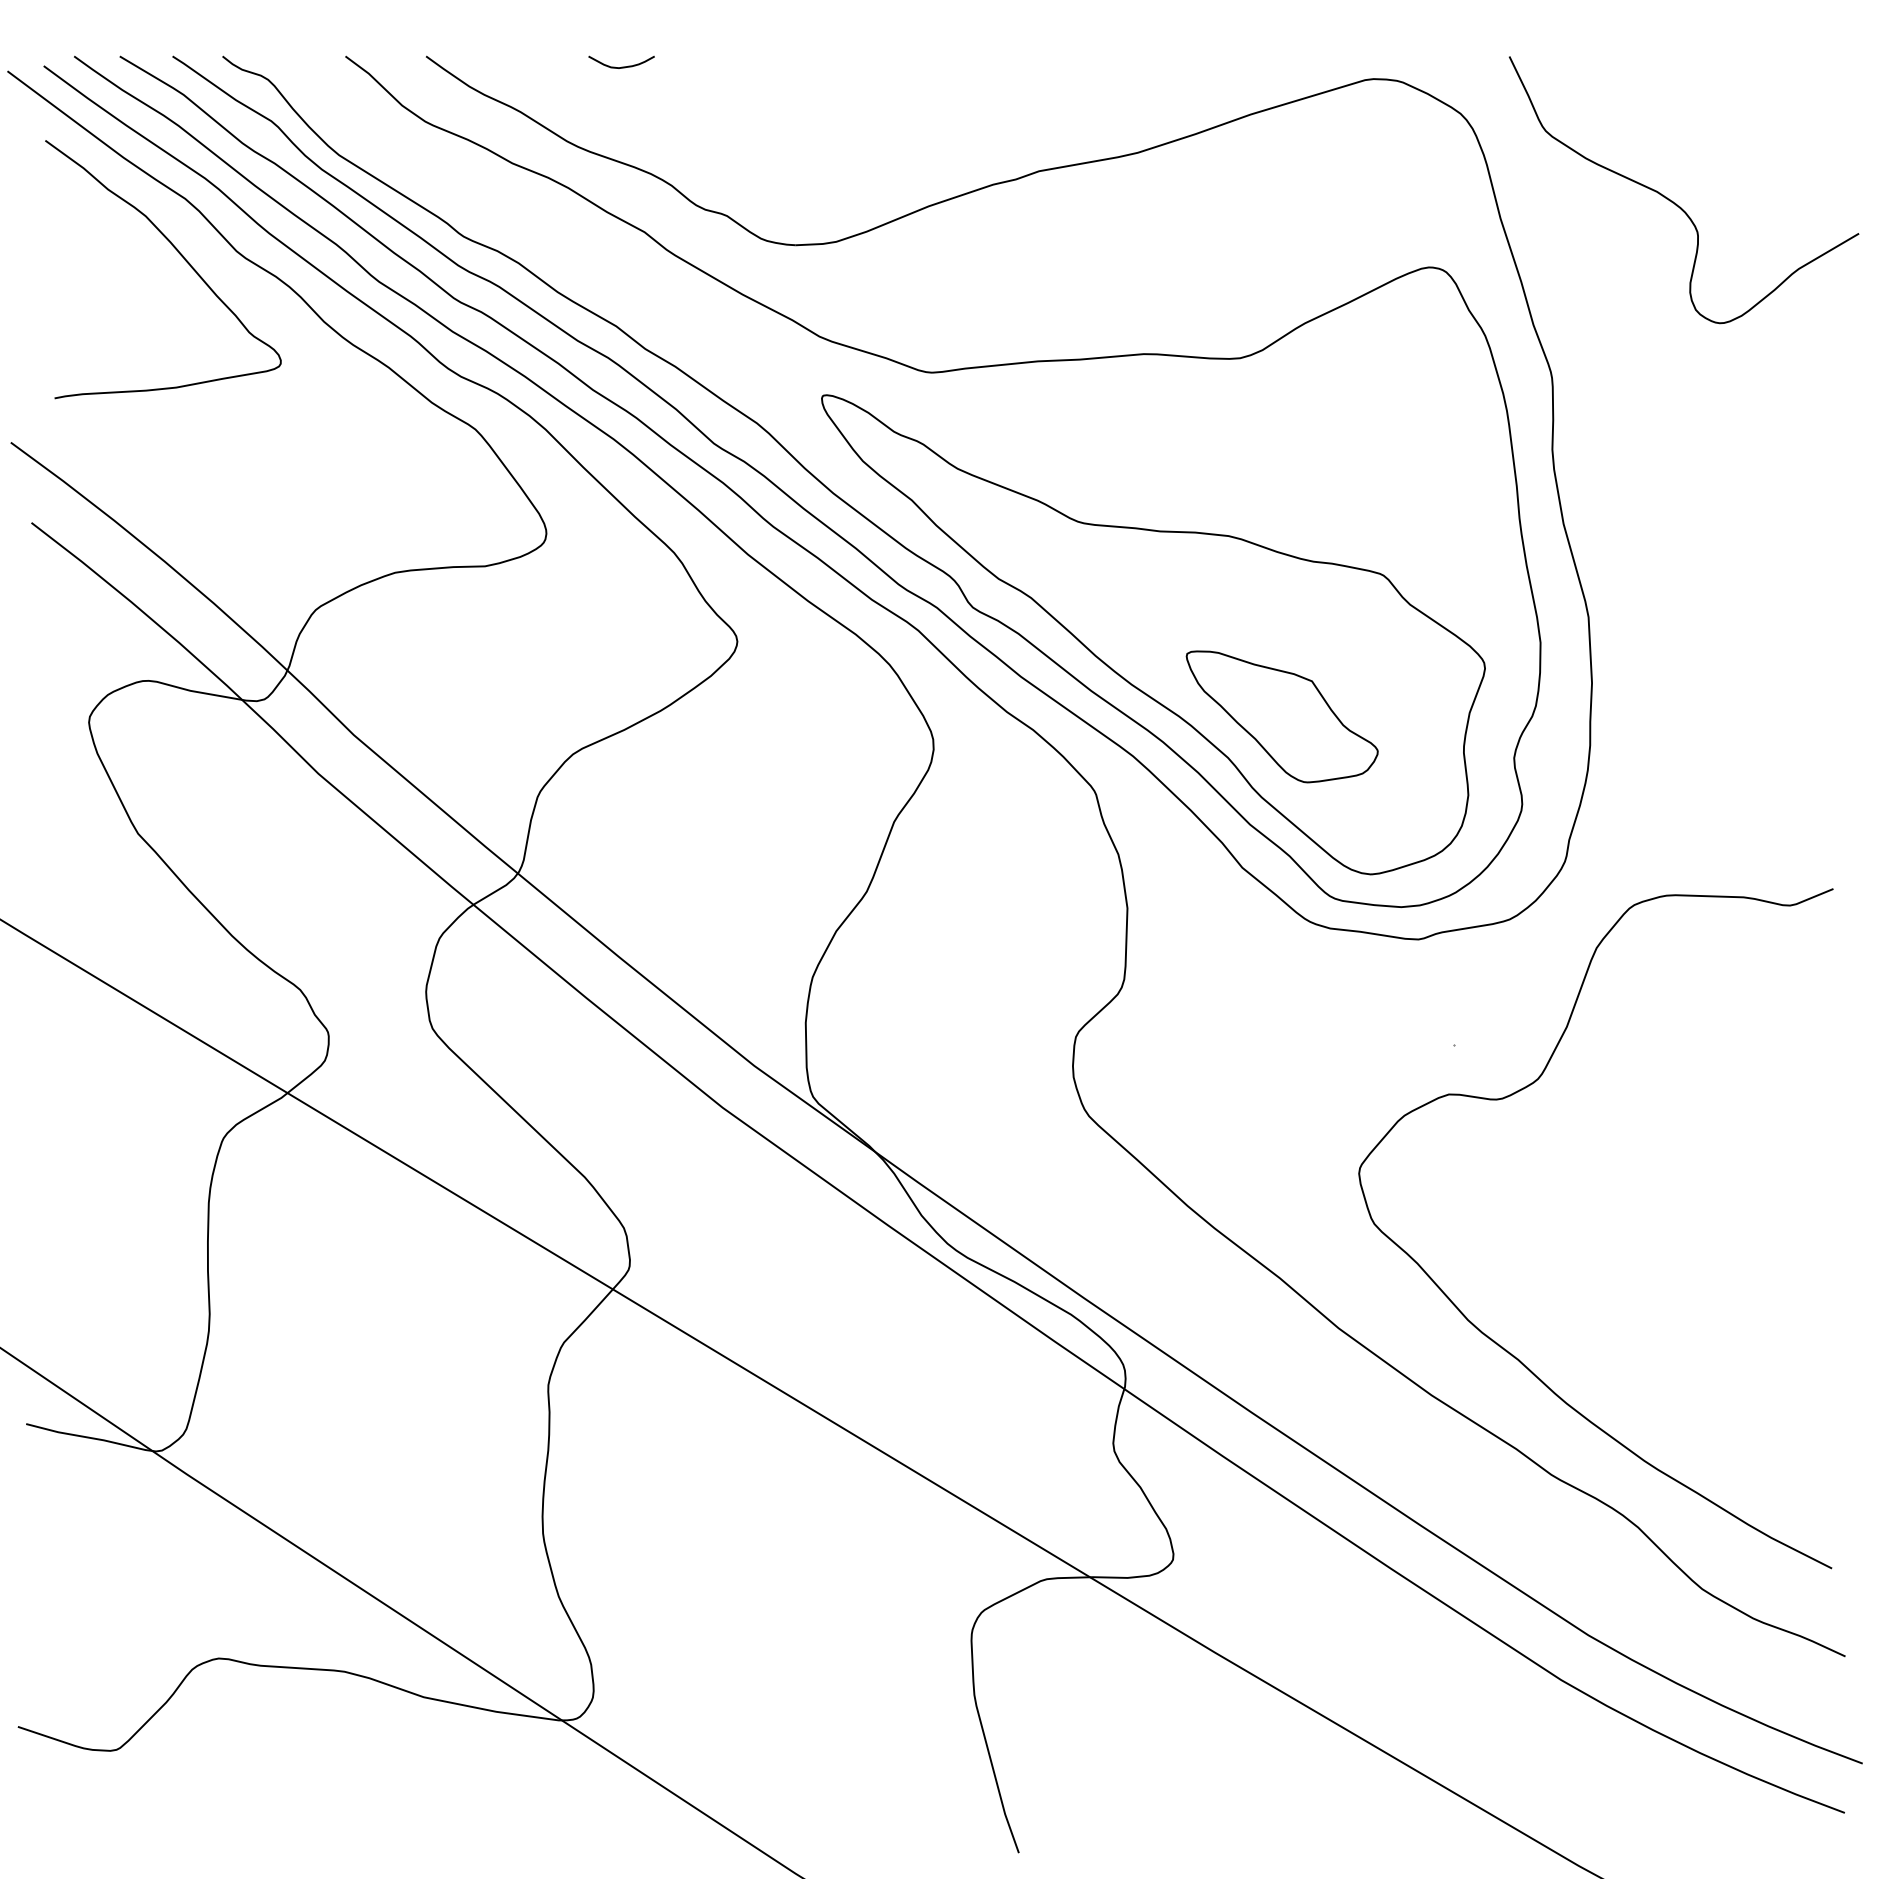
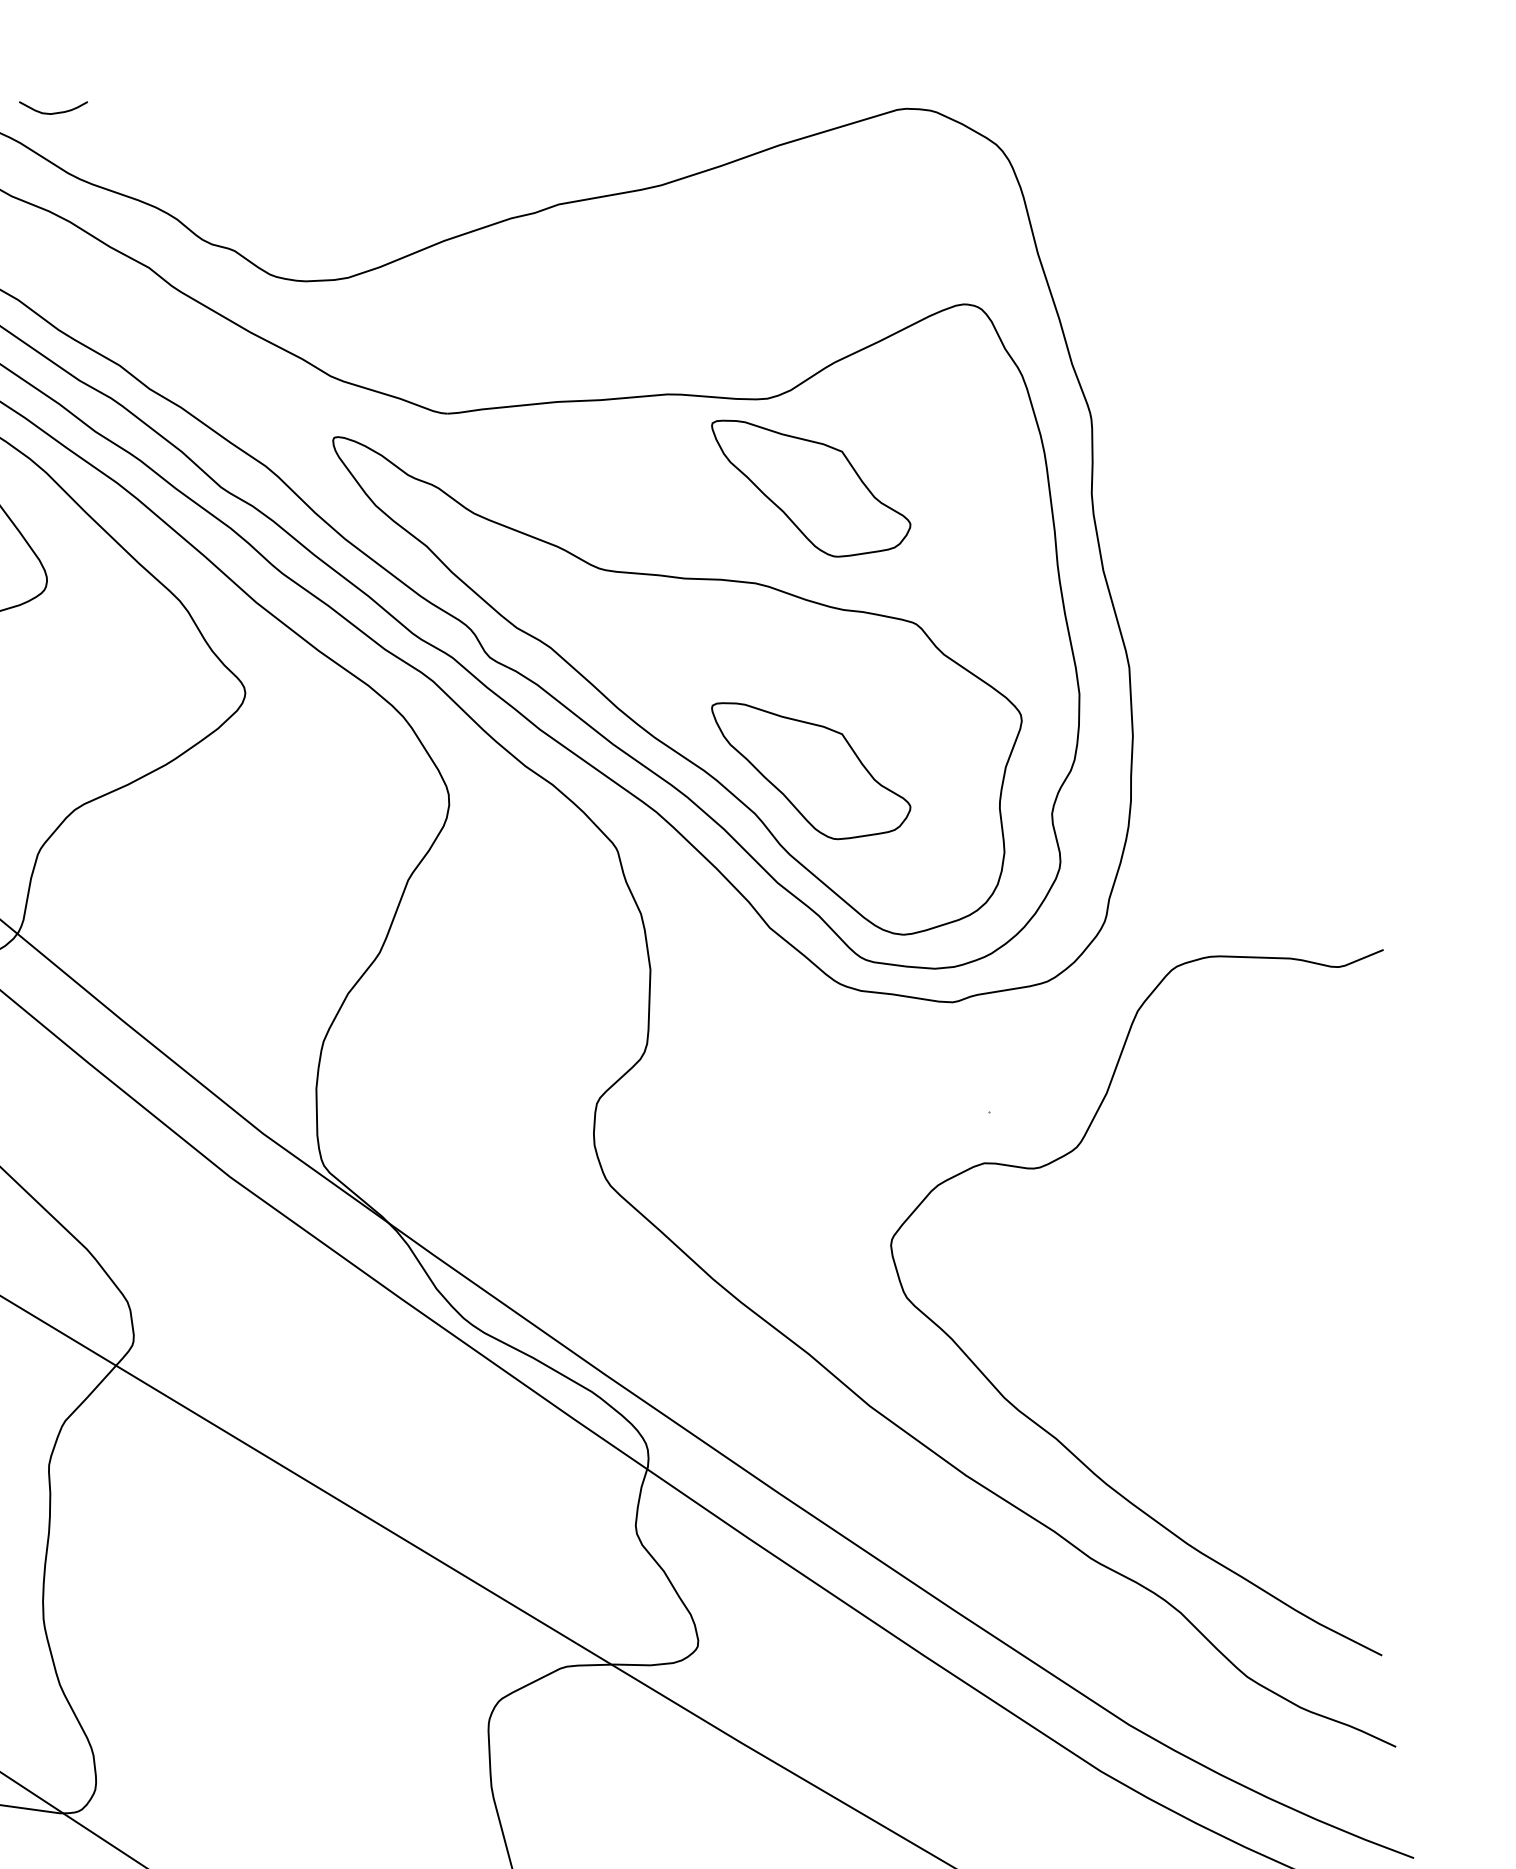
curve: (621, 66) -> (53, 112), moved
curve: (1676, 203) -> (1220, 237), removed
part: (1281, 444) -> (810, 488), added

